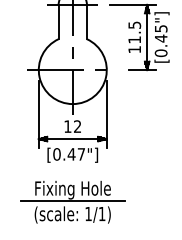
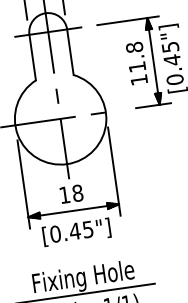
text: (134, 24) -> (134, 46), 11.5 -> 11.8
text: (77, 126) -> (77, 193), 12 -> 18
text: (80, 154) -> (86, 229), [0.47"] -> [0.45"]

